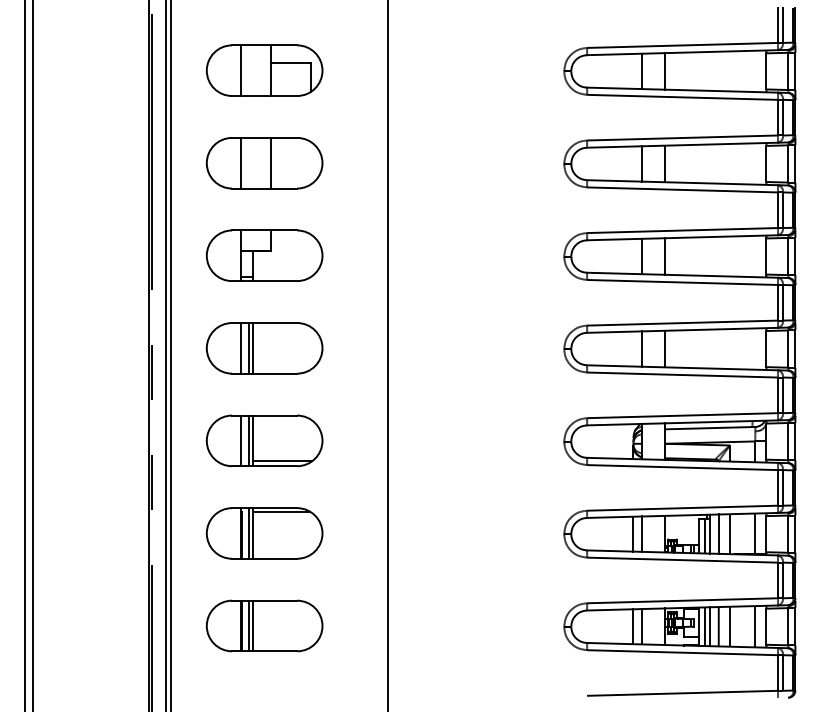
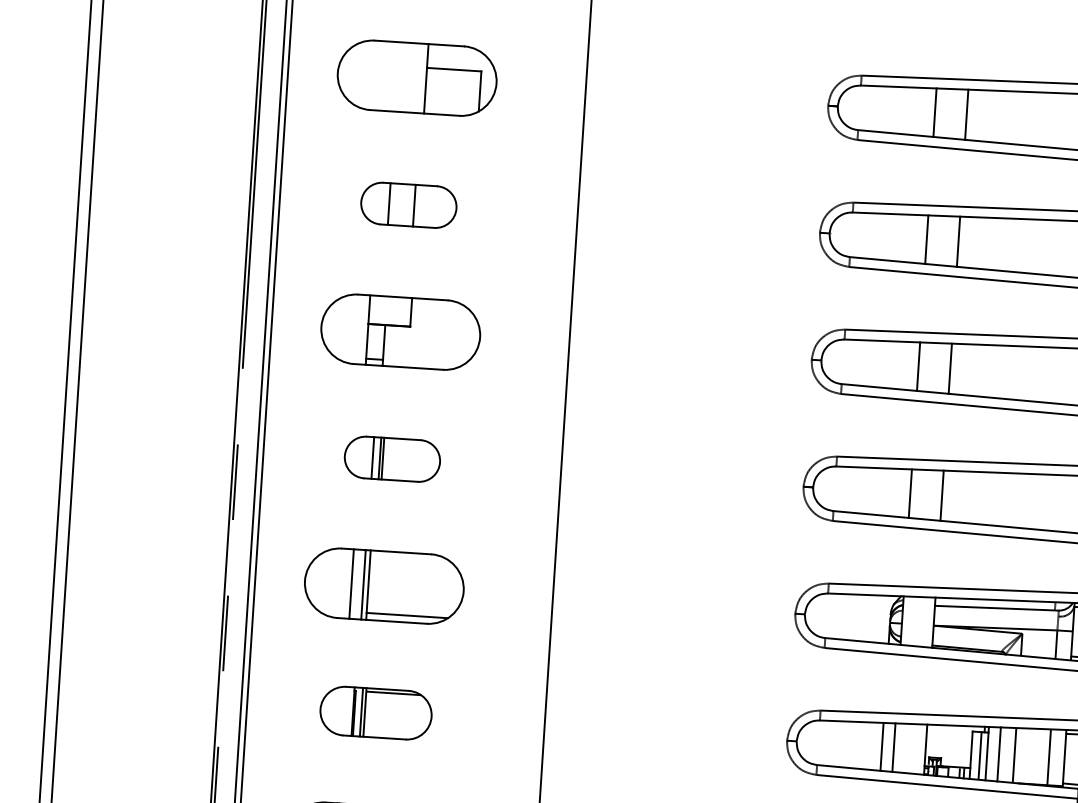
line: (240, 70) -> (384, 75), removed
part: (264, 163) -> (408, 205), size x0.6
part: (264, 348) -> (392, 459), size x0.6
part: (264, 533) -> (375, 713), size x0.7

